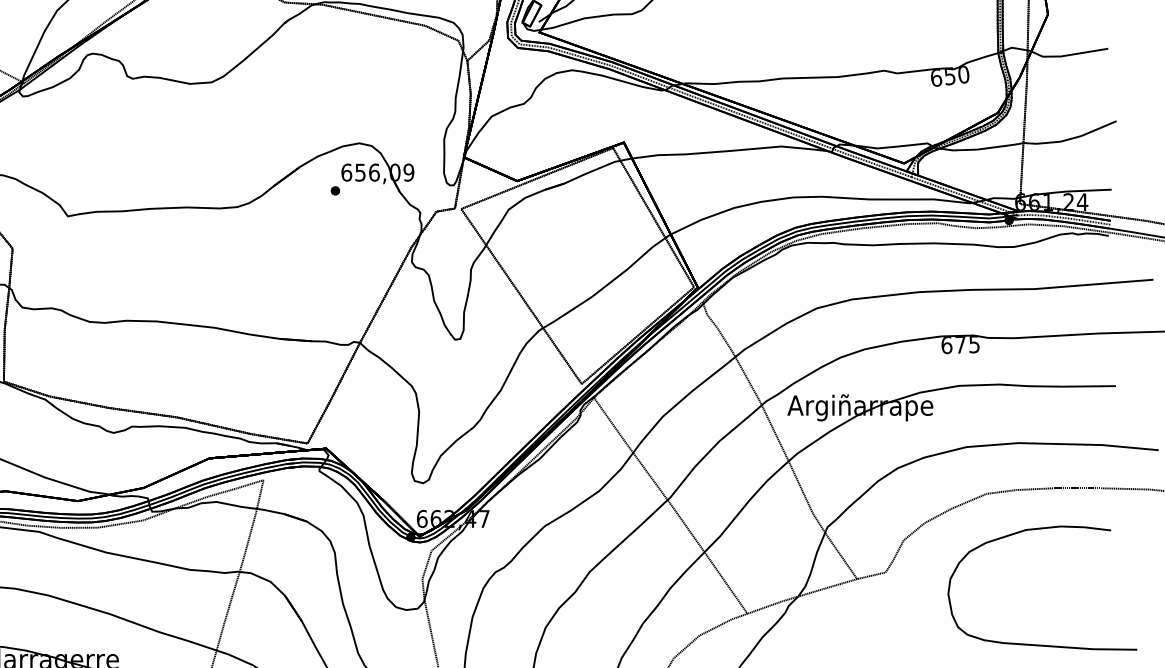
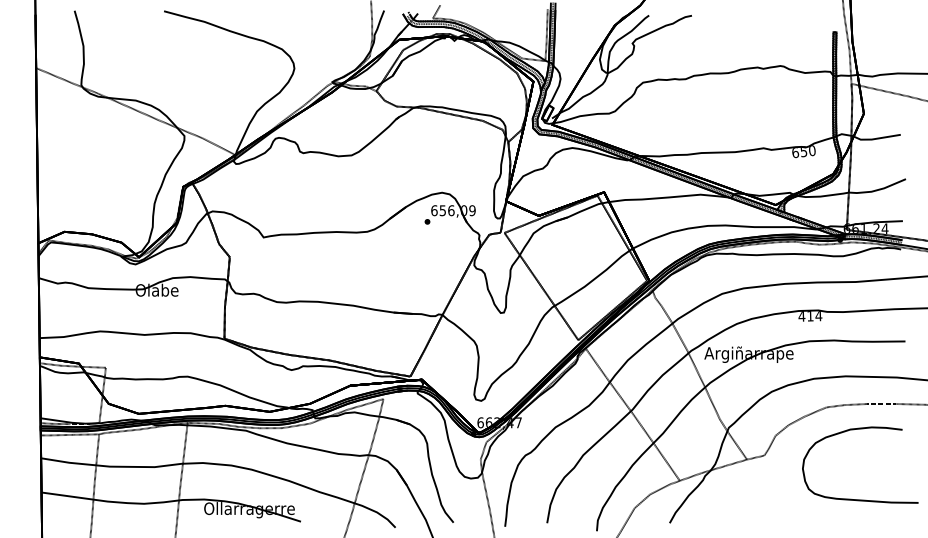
text: (960, 345) -> (810, 316), 675 -> 414

